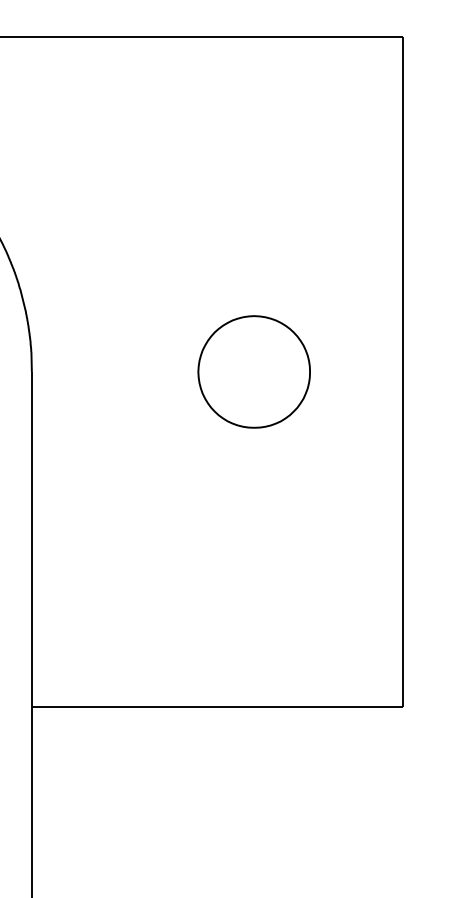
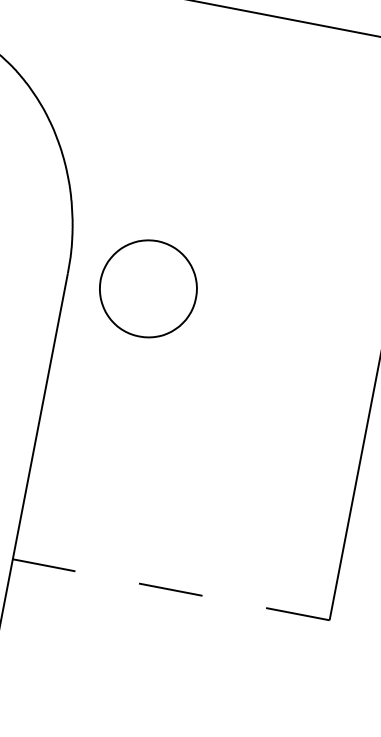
part: (253, 371) -> (147, 288), moved
line: (217, 707) -> (171, 590), solid -> dashed

